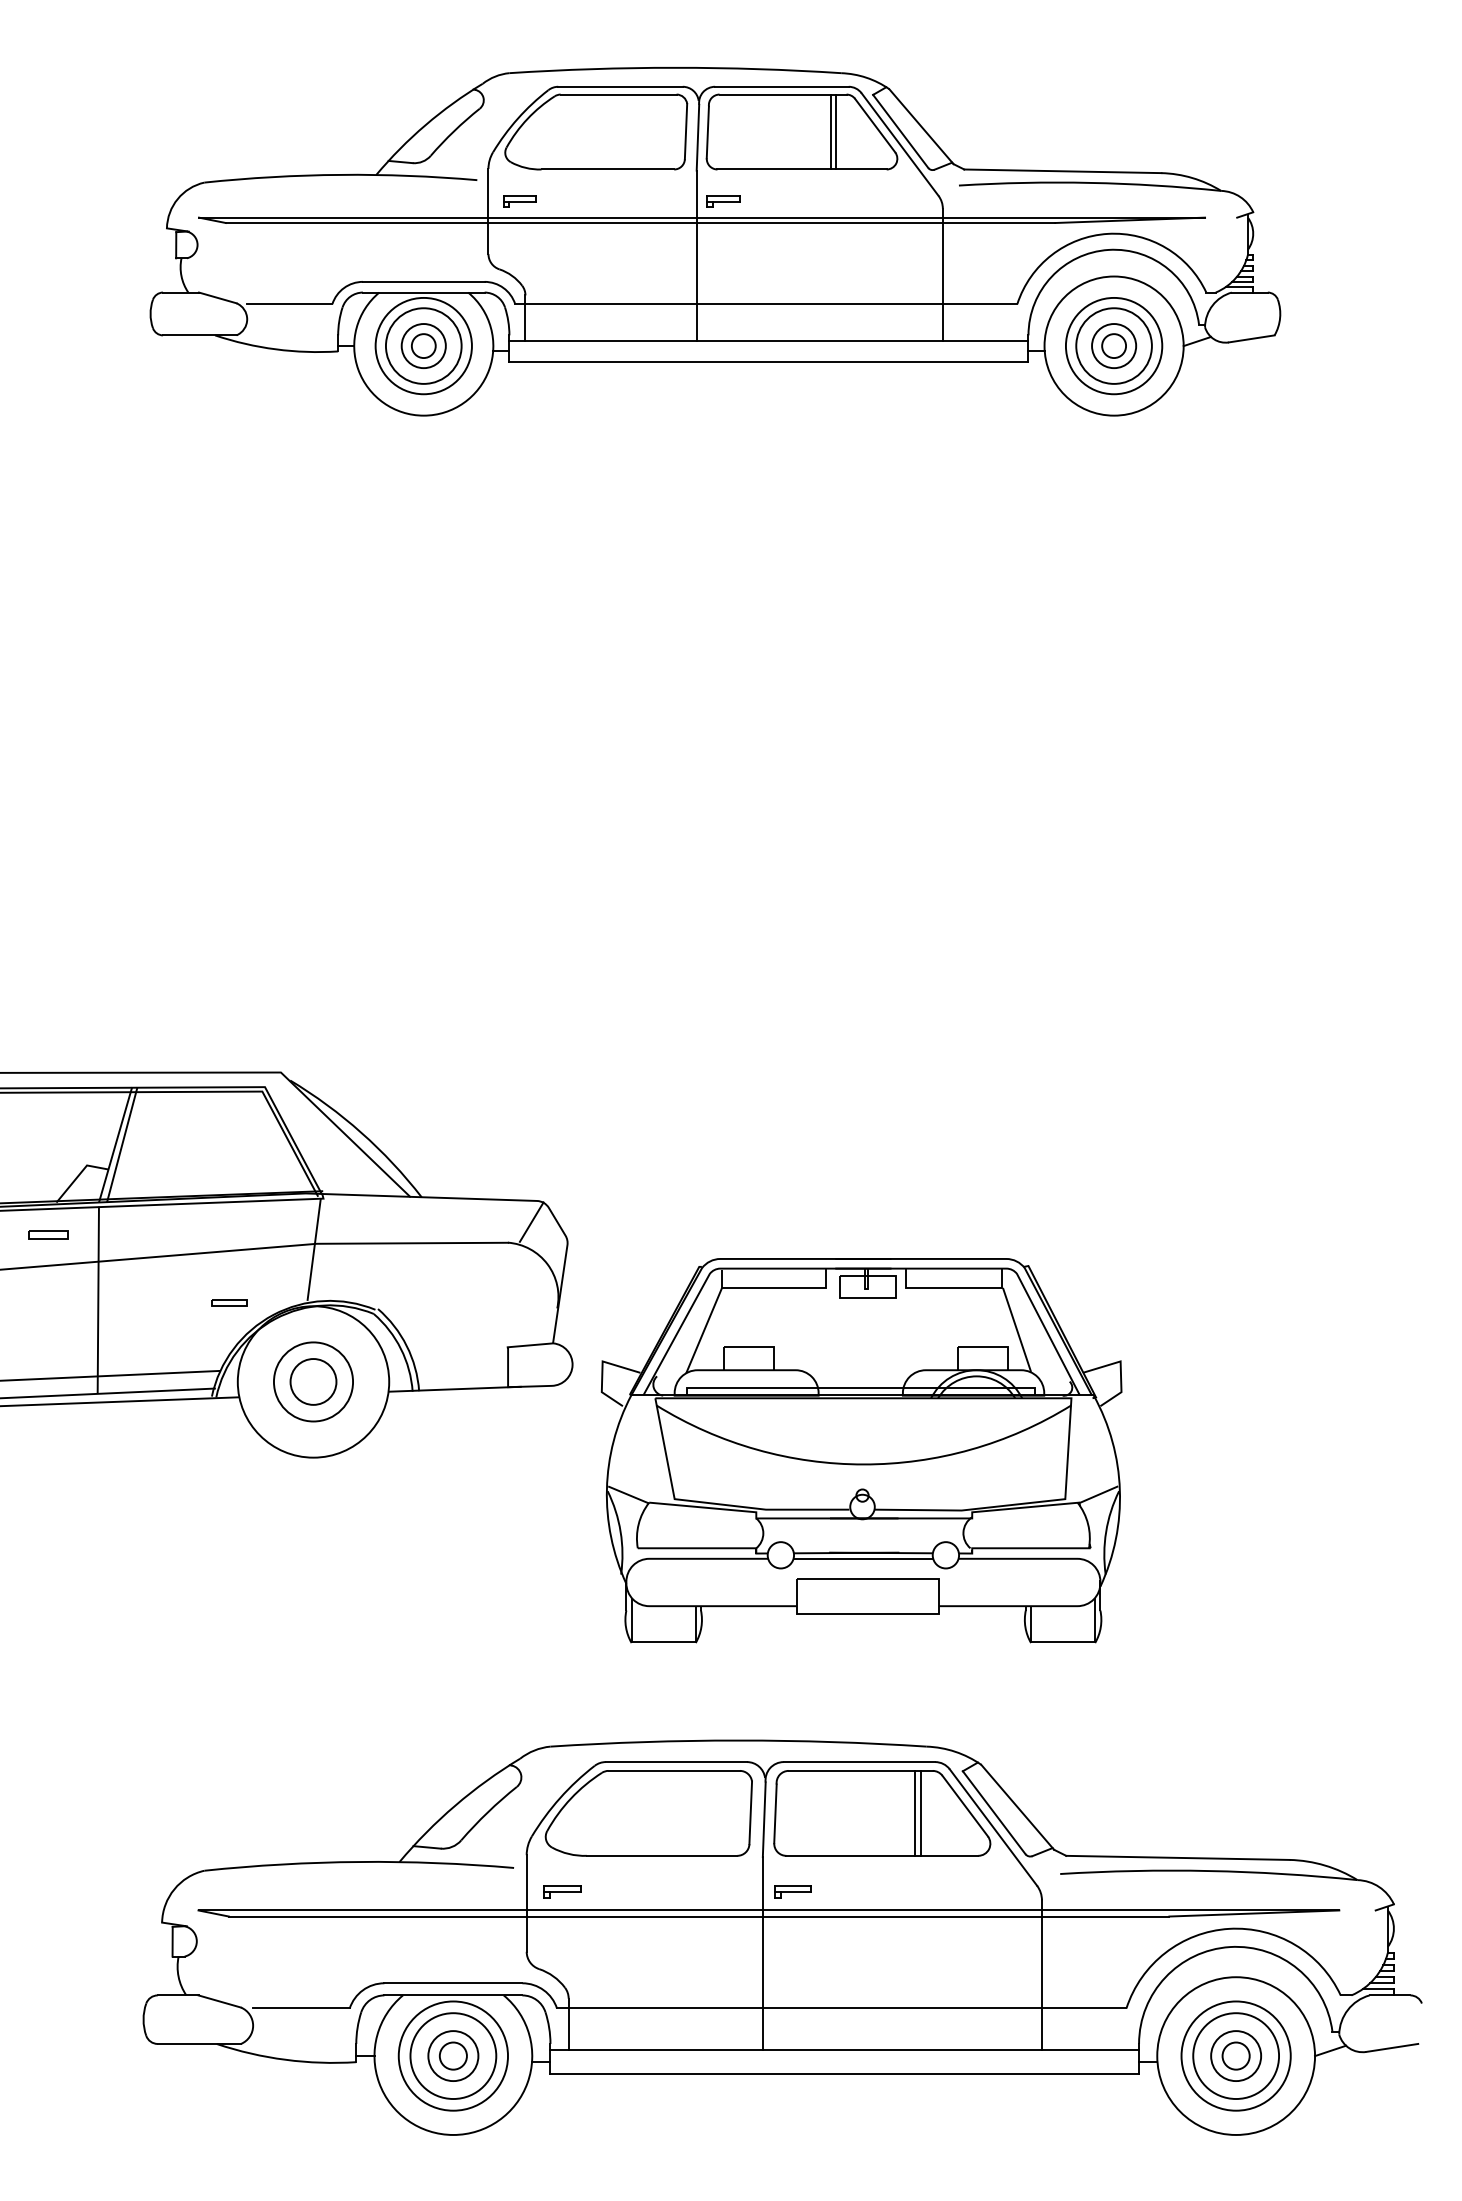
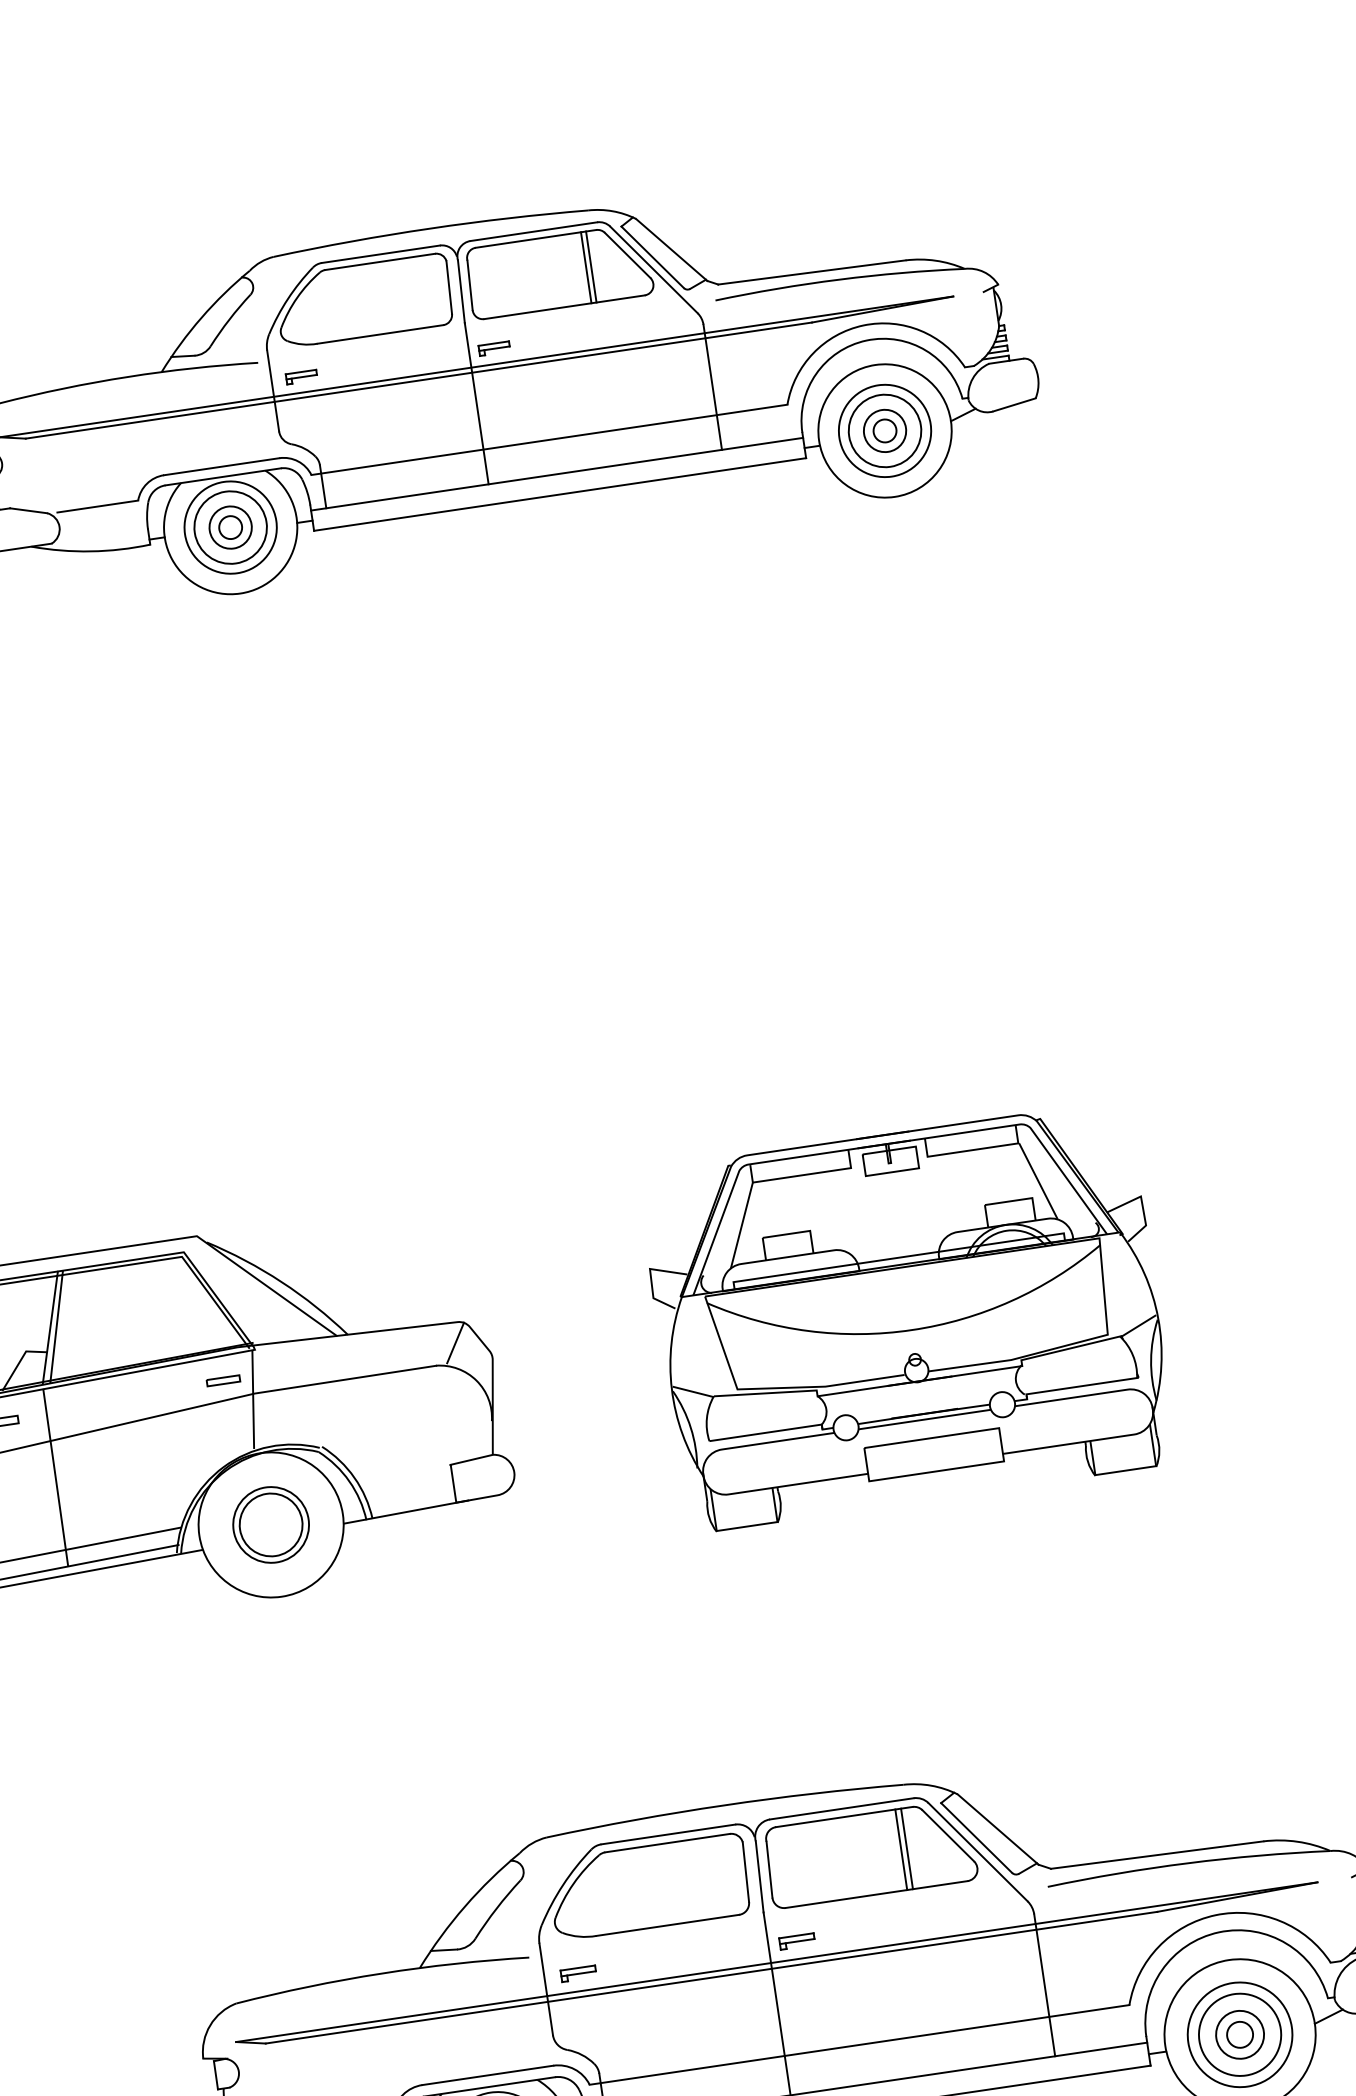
part: (229, 1302) -> (223, 1380), moved
circle: (313, 1381) -> (271, 1524), size x1.43
part: (861, 1450) -> (907, 1317), moved

